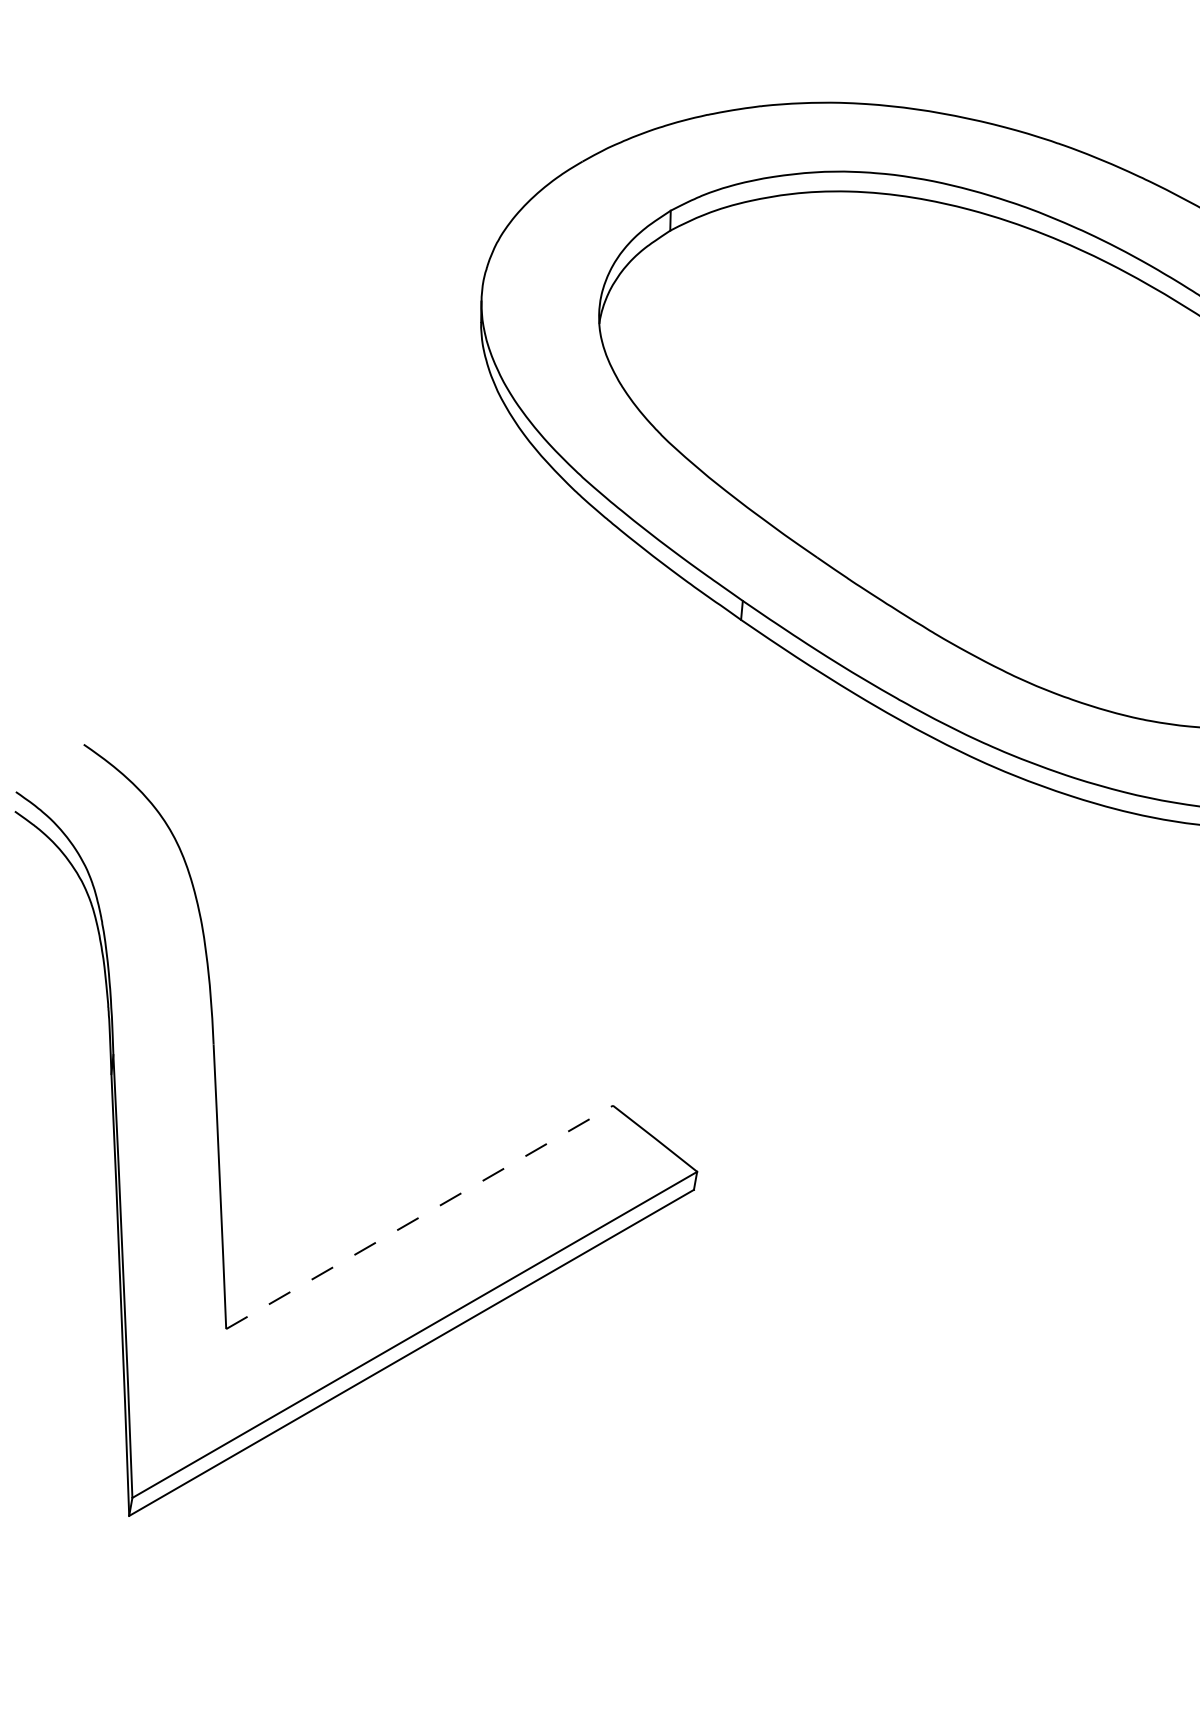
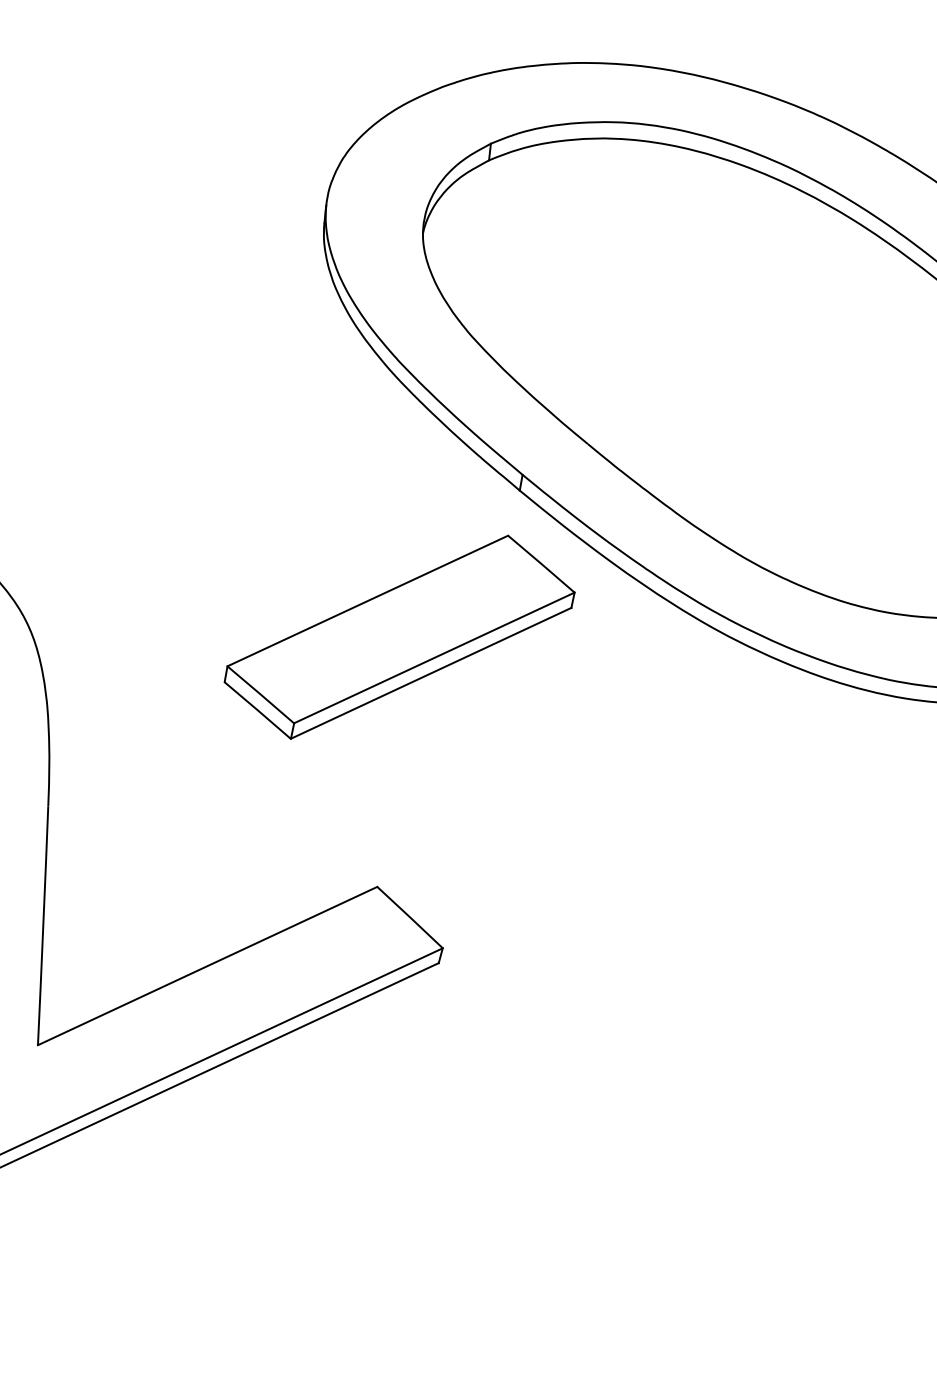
part: (613, 806) -> (399, 637), added
line: (420, 1217) -> (208, 966), dashed -> solid

